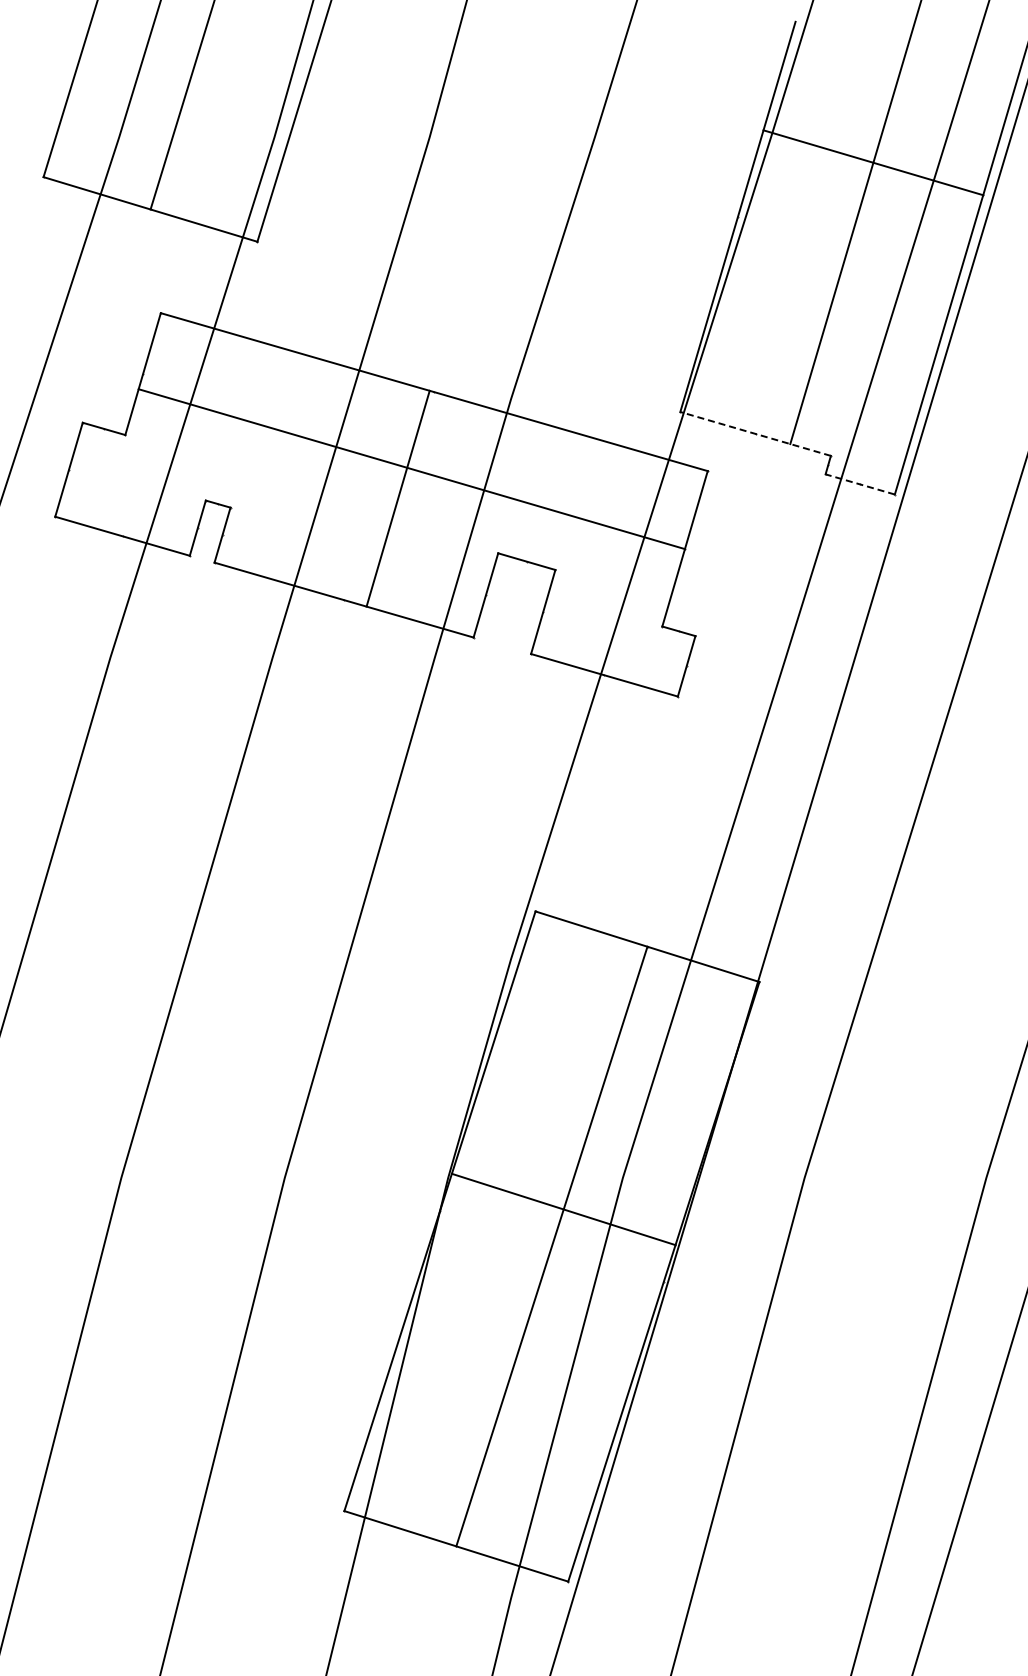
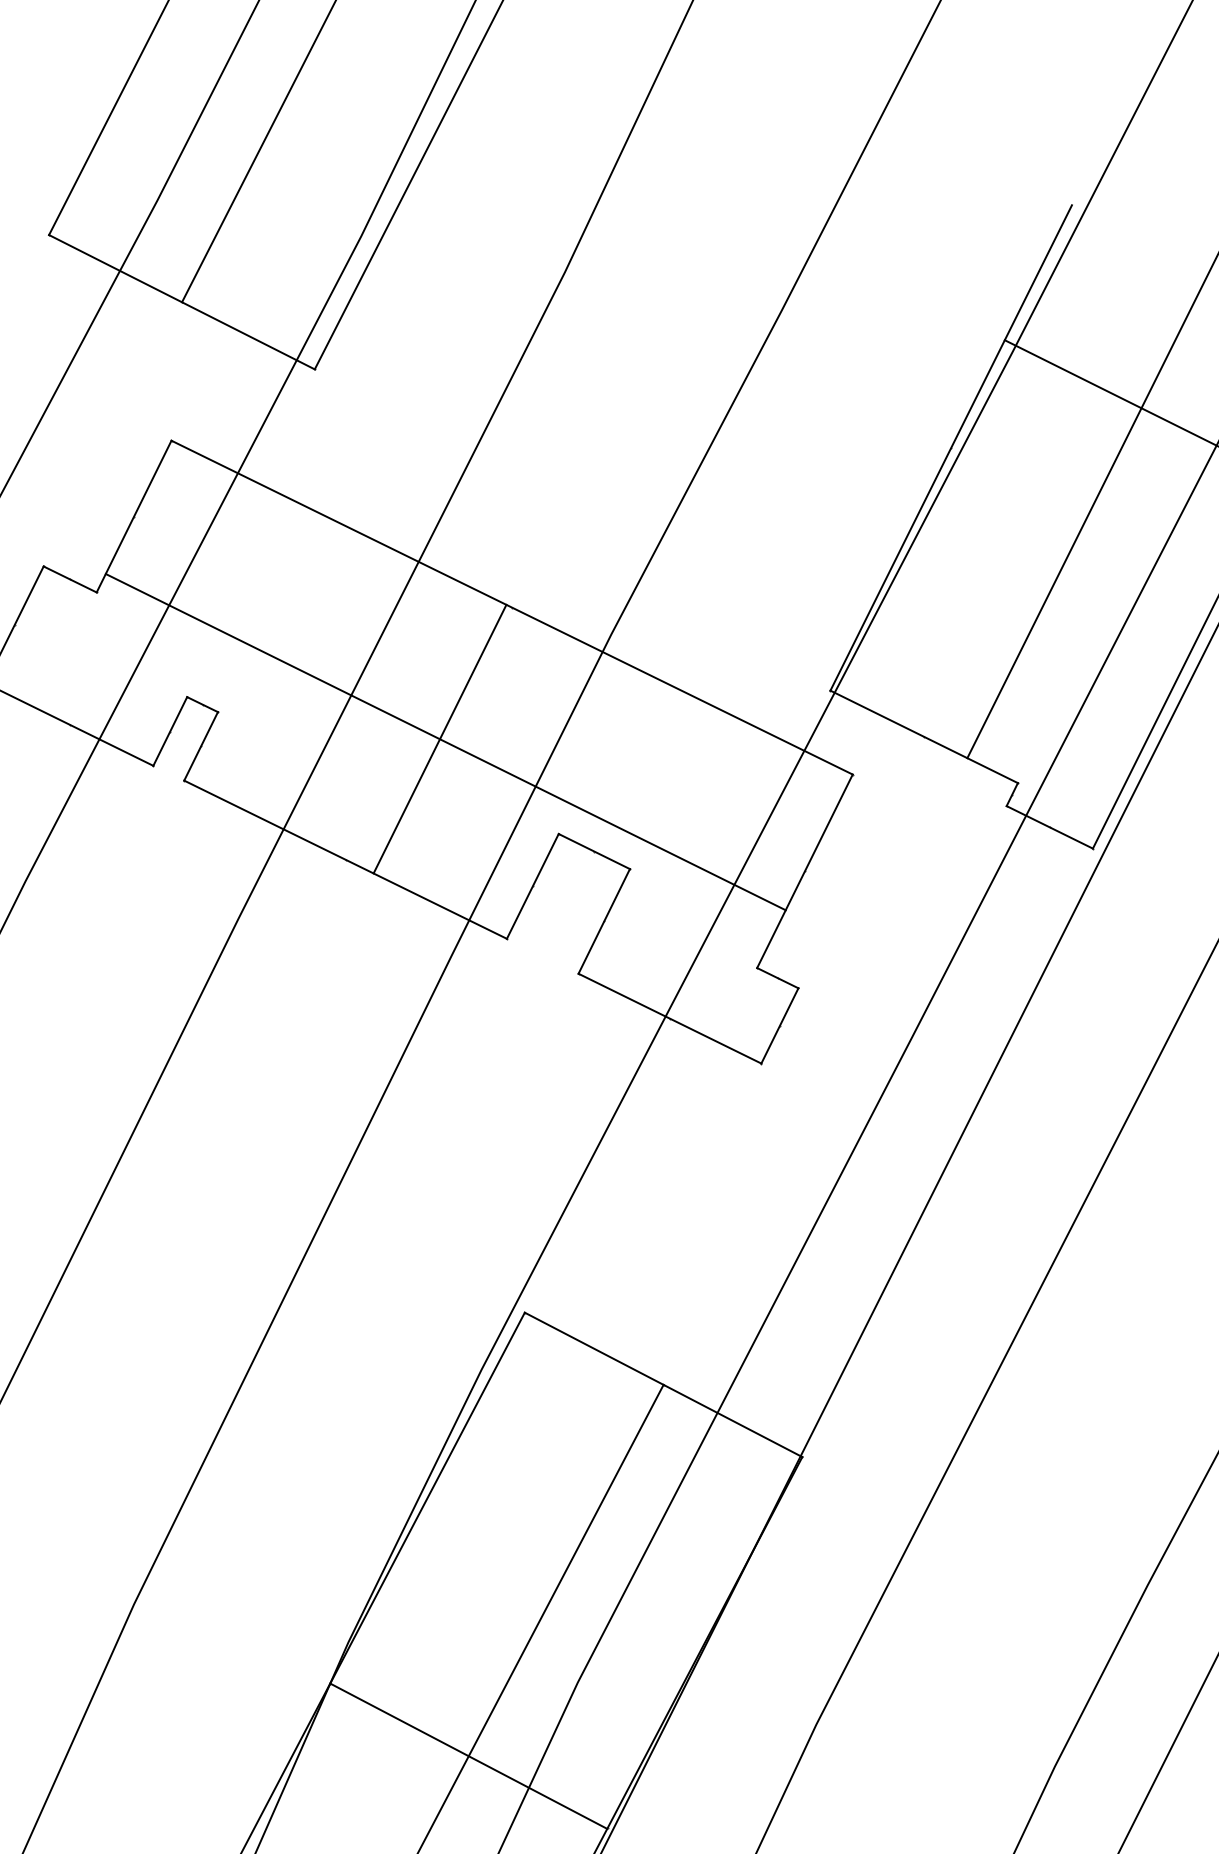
line: (755, 433) -> (924, 736), dashed -> solid
line: (411, 469) -> (445, 742), moved
line: (859, 484) -> (1048, 827), dashed -> solid
line: (563, 1209) -> (468, 1756), moved

